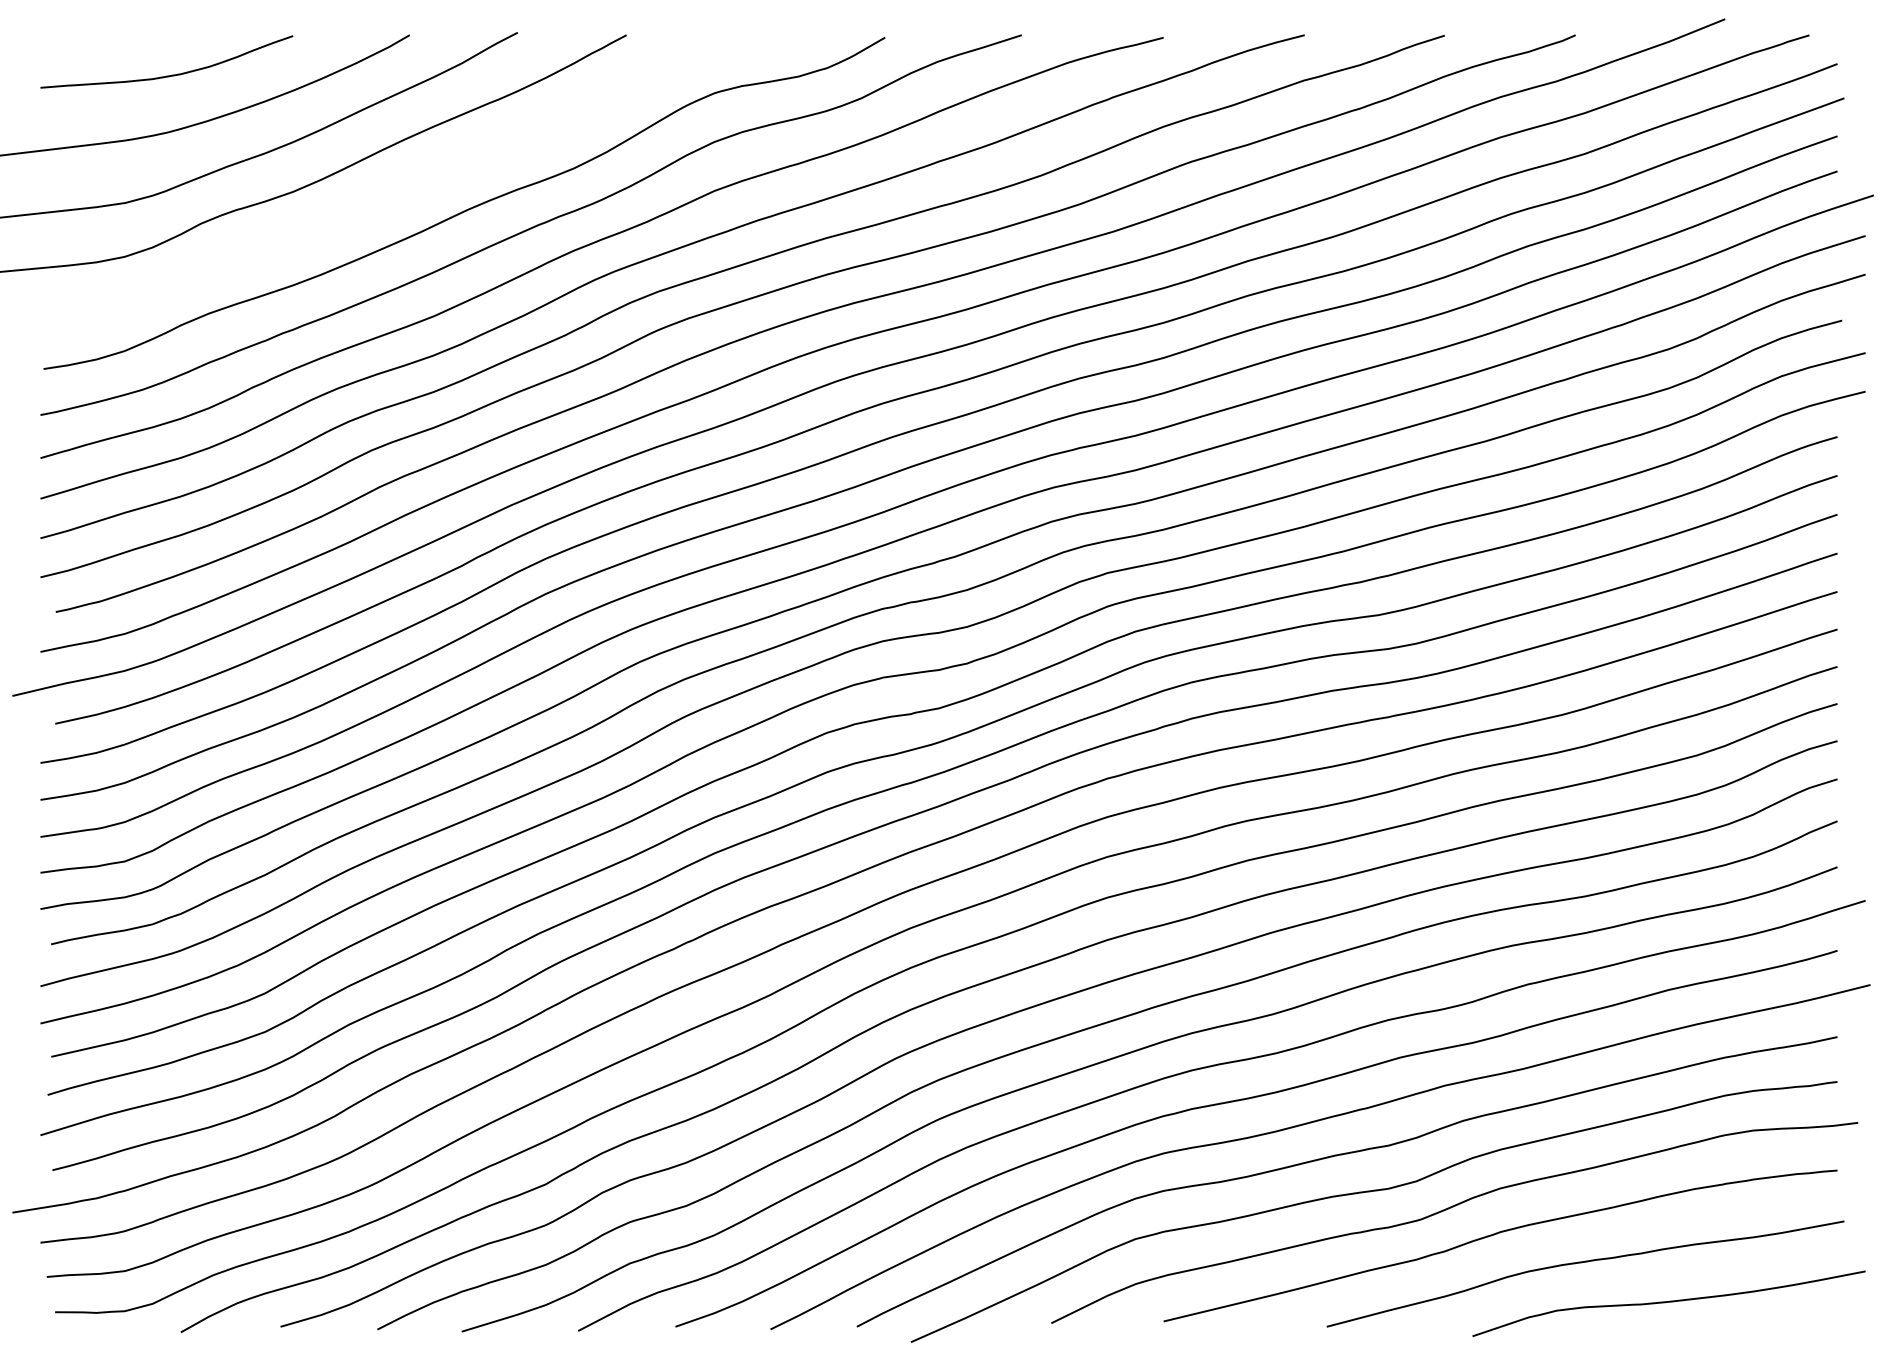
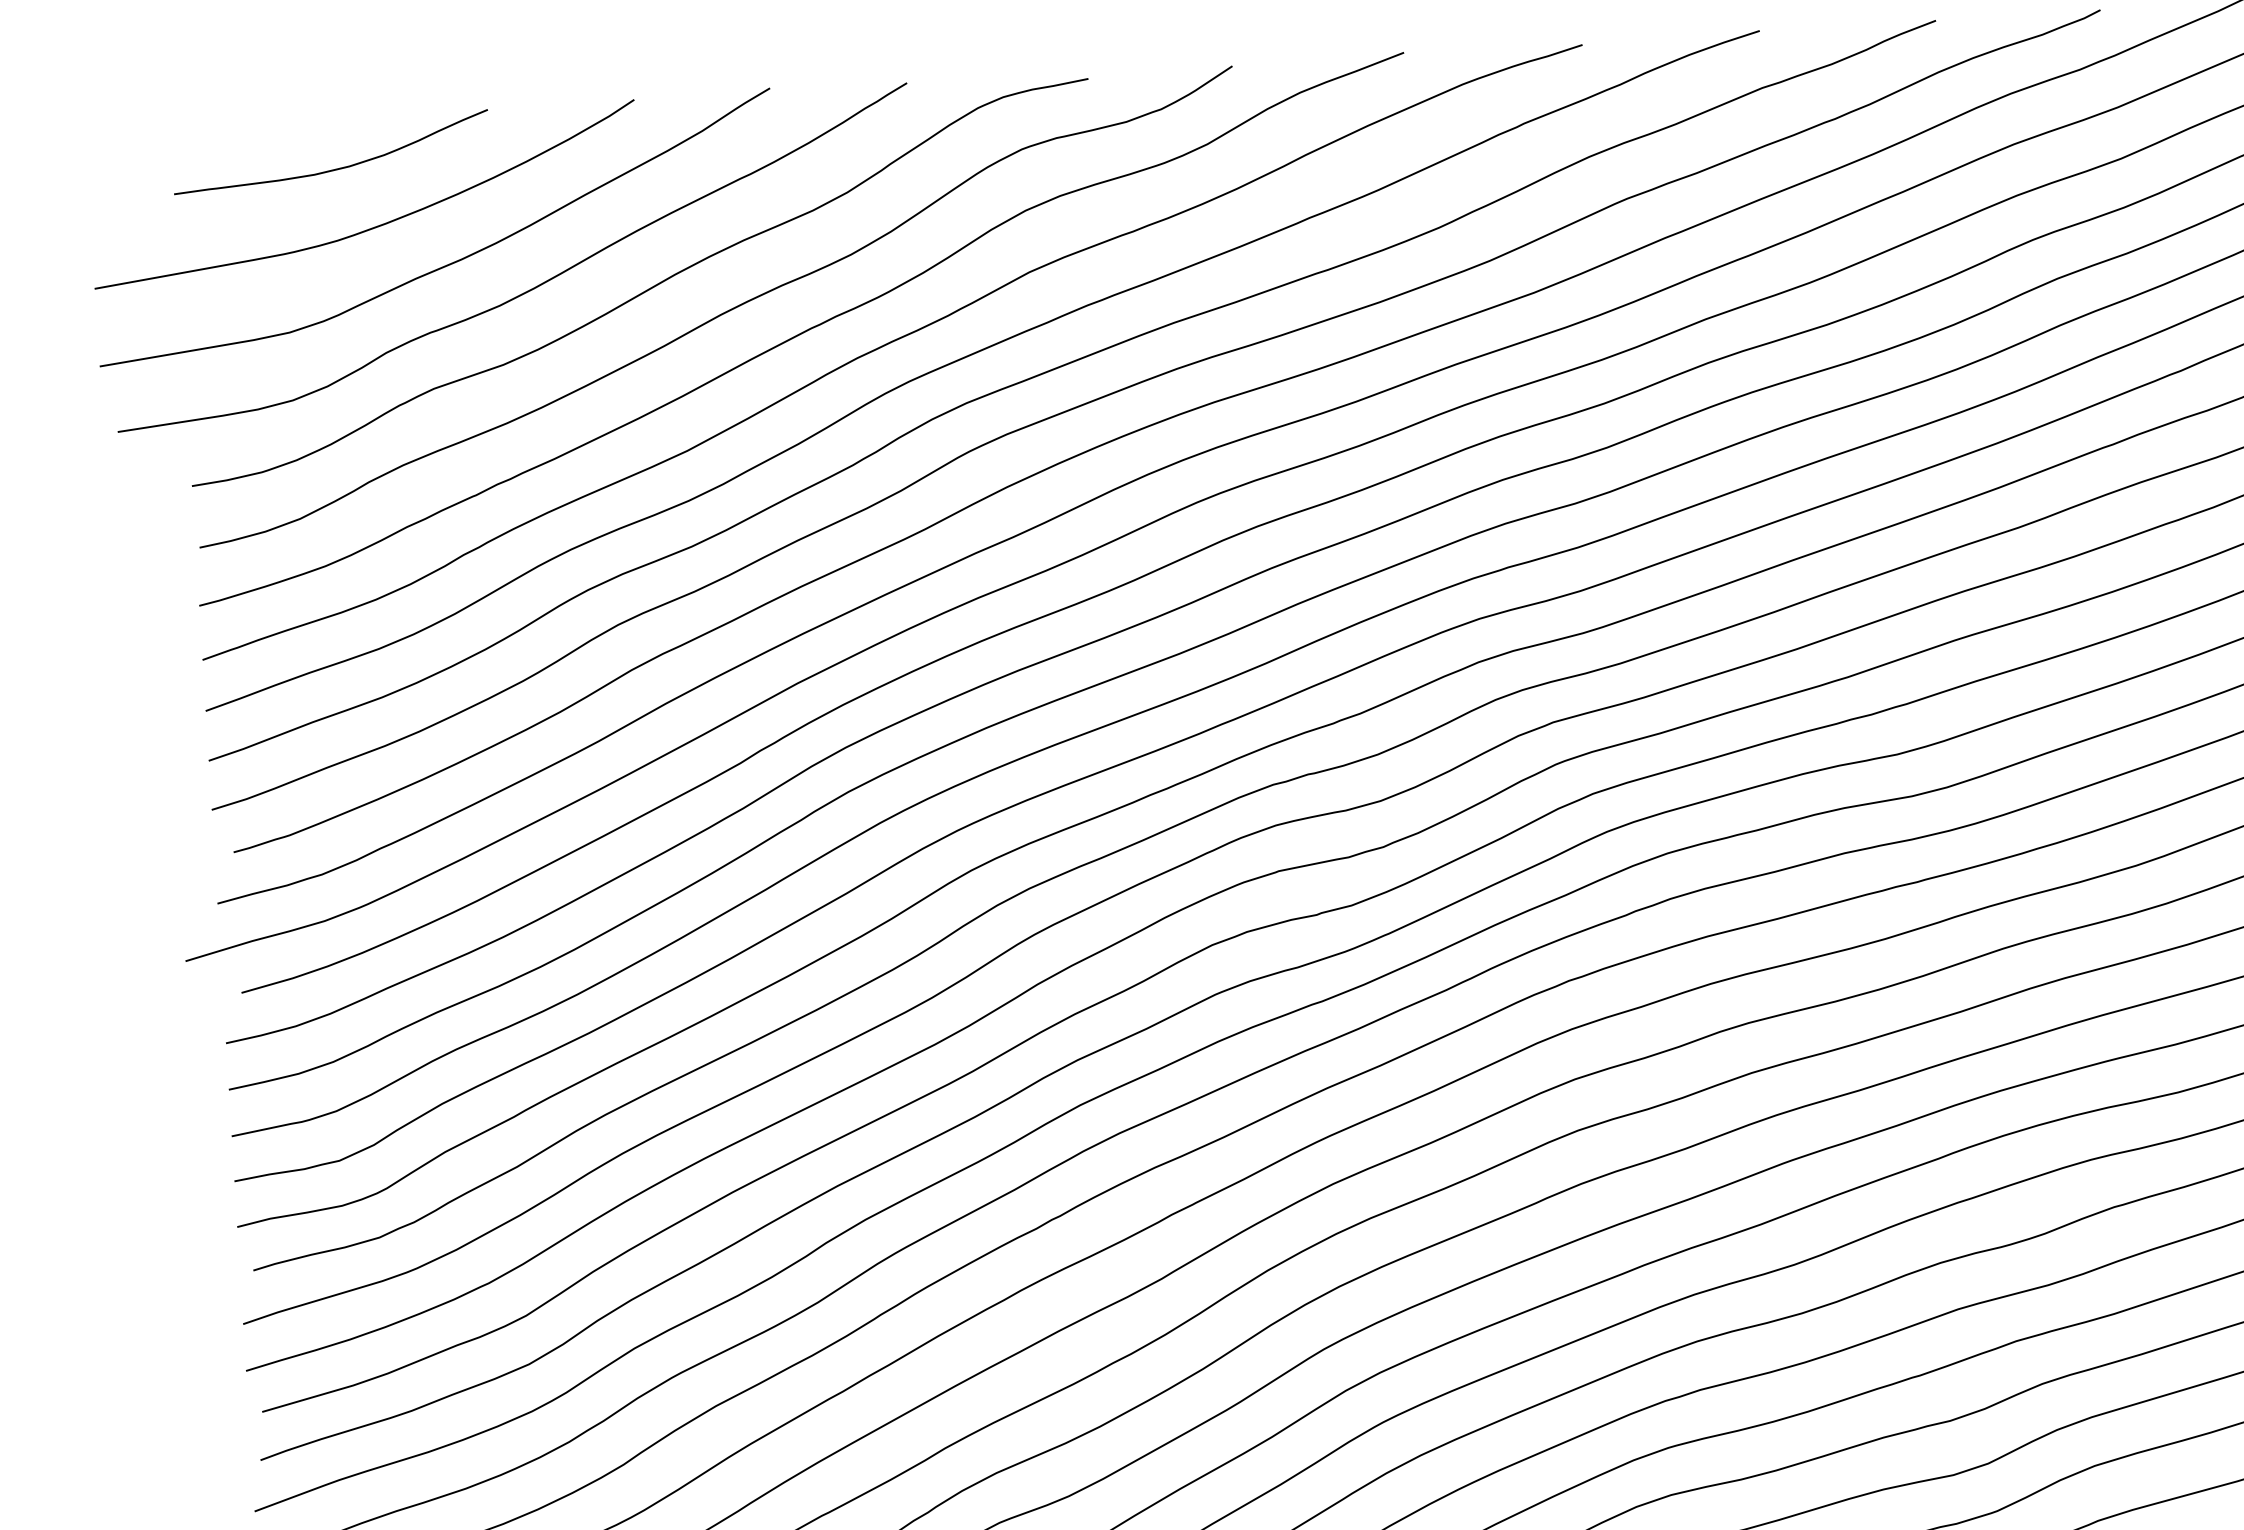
curve: (409, 186) -> (645, 290), added

